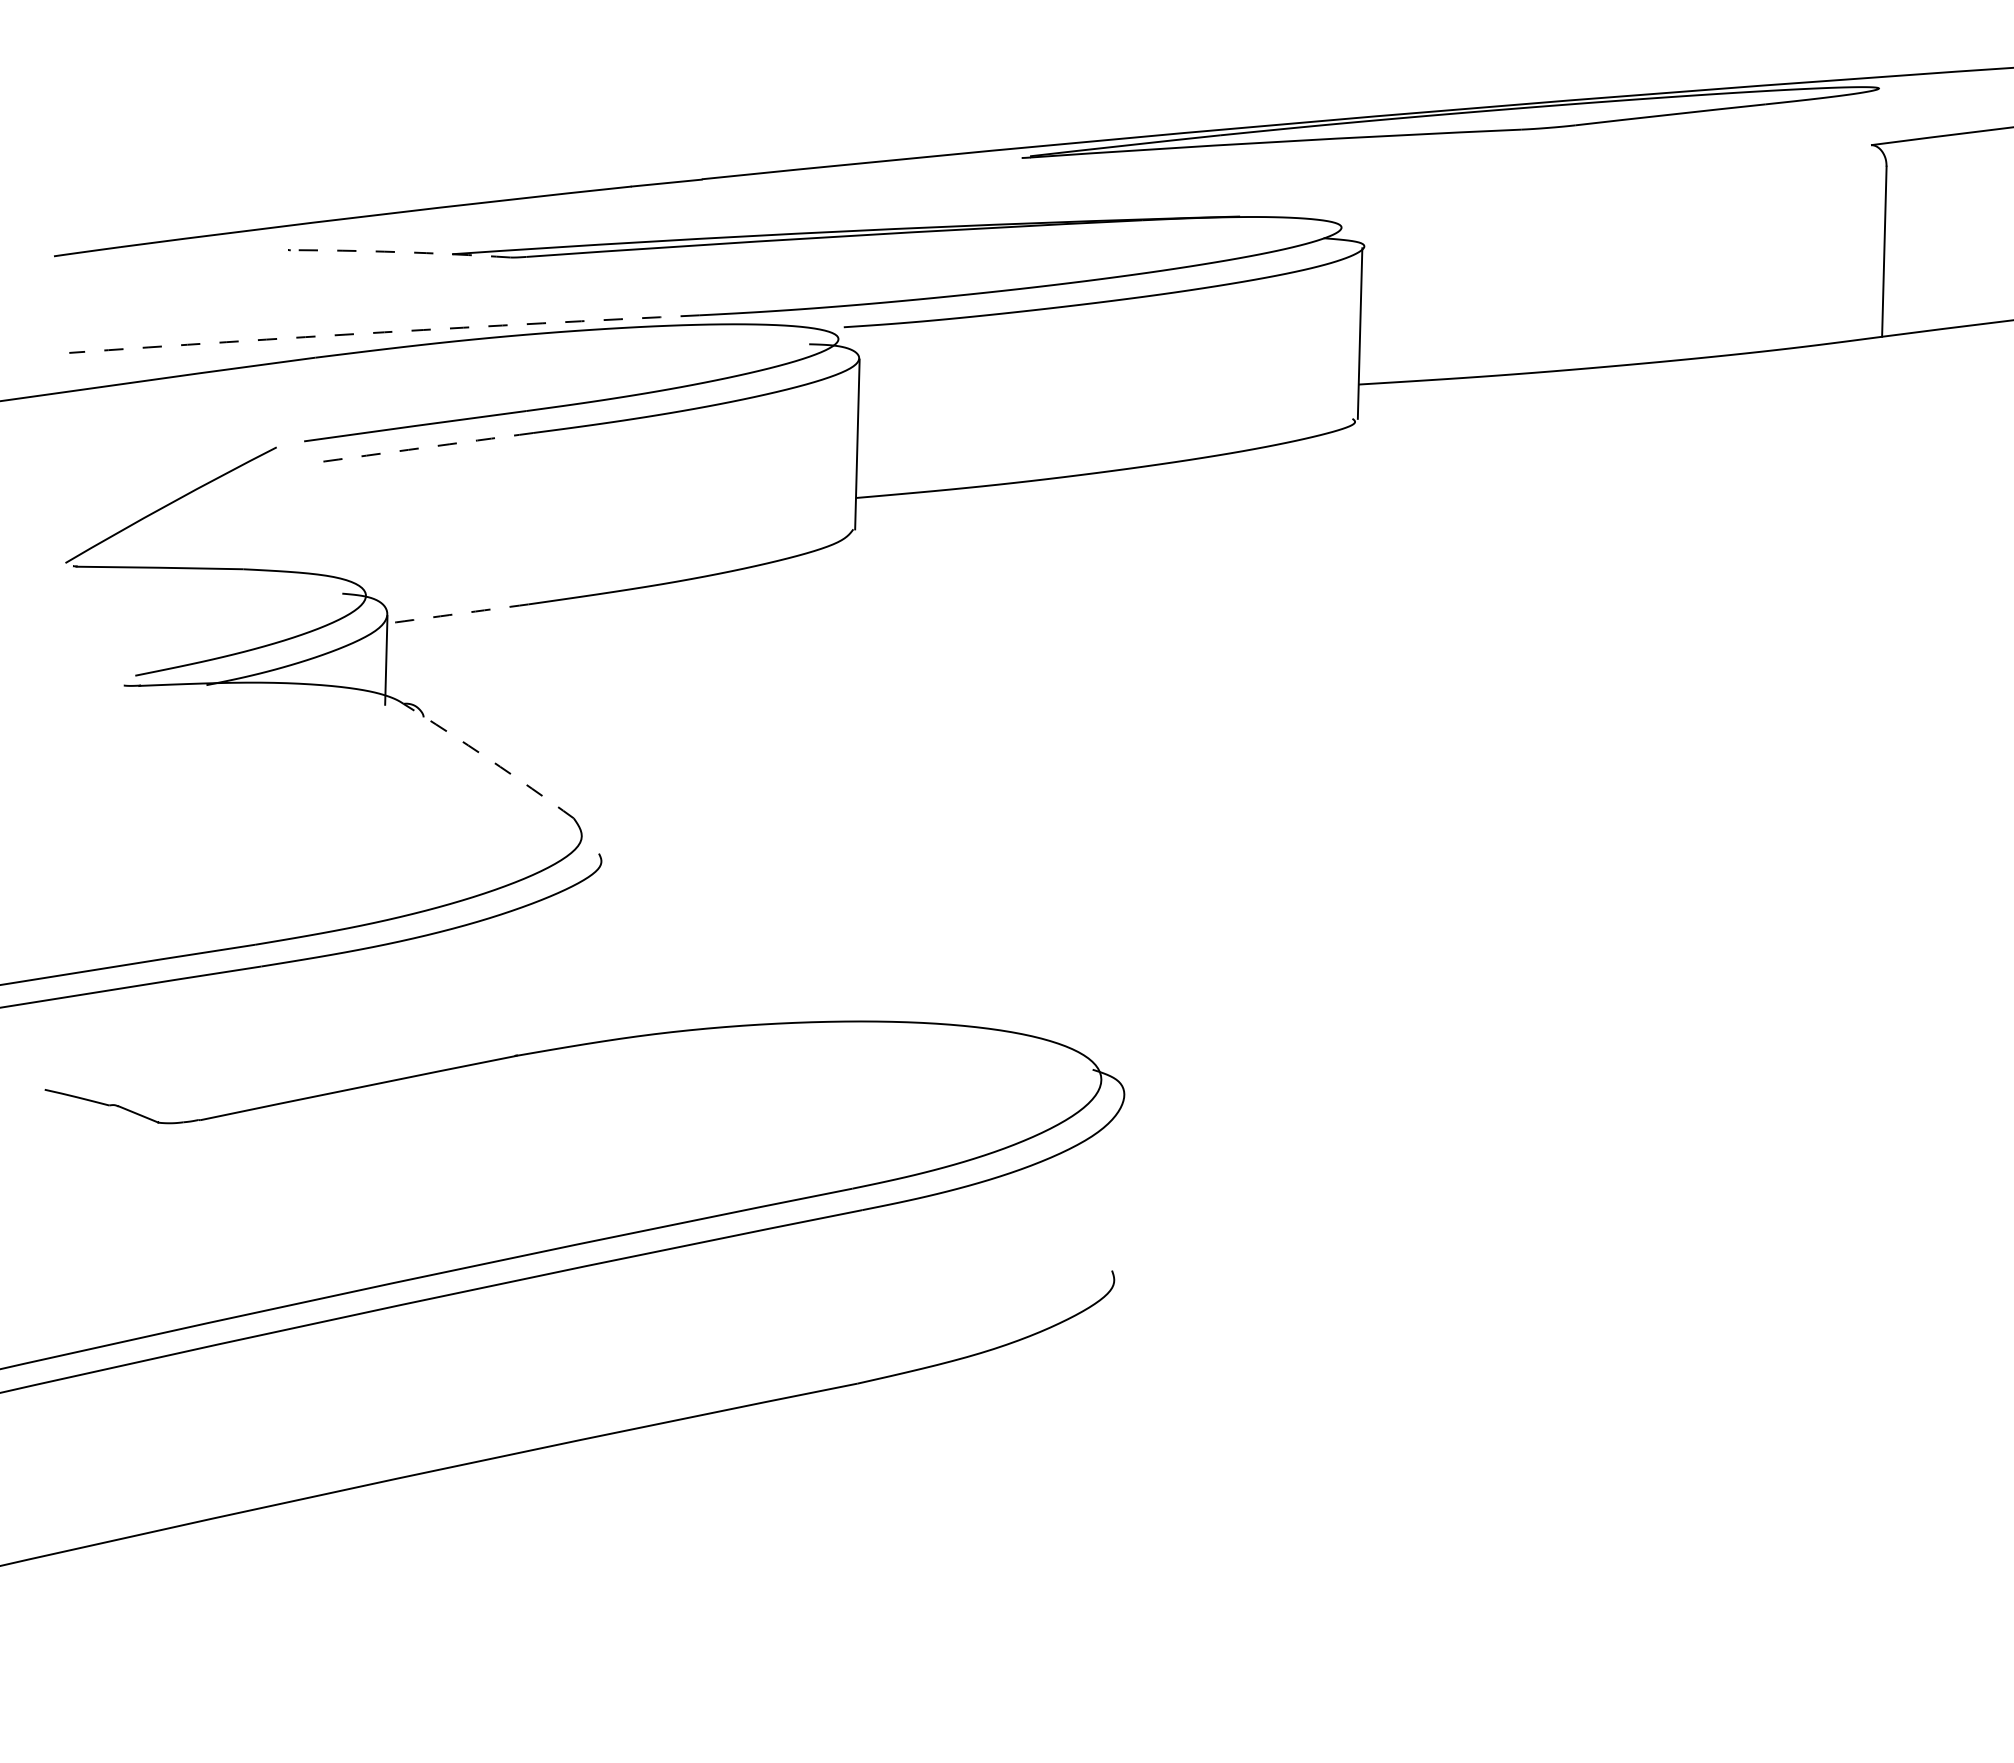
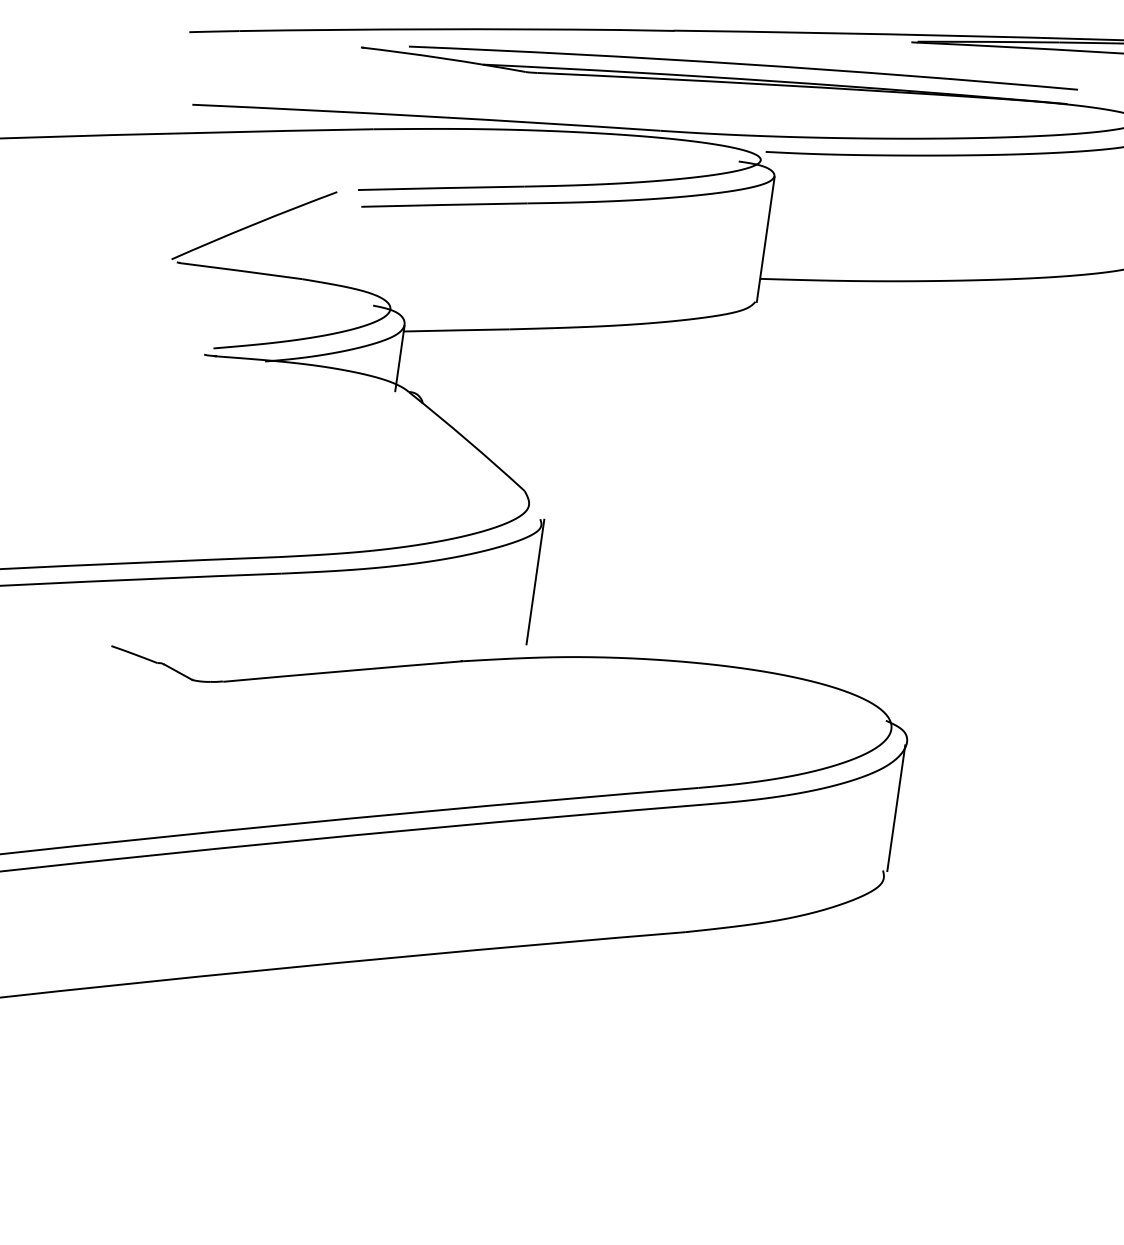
arc: (800, 214) -> (743, 65), added
arc: (398, 252) -> (443, 58), dashed -> solid
arc: (384, 332) -> (426, 116), dashed -> solid
arc: (422, 448) -> (444, 205), dashed -> solid
arc: (457, 613) -> (456, 330), dashed -> solid
arc: (489, 759) -> (467, 440), dashed -> solid
line: (602, 938) -> (535, 582), added
line: (1119, 1184) -> (895, 807), added

